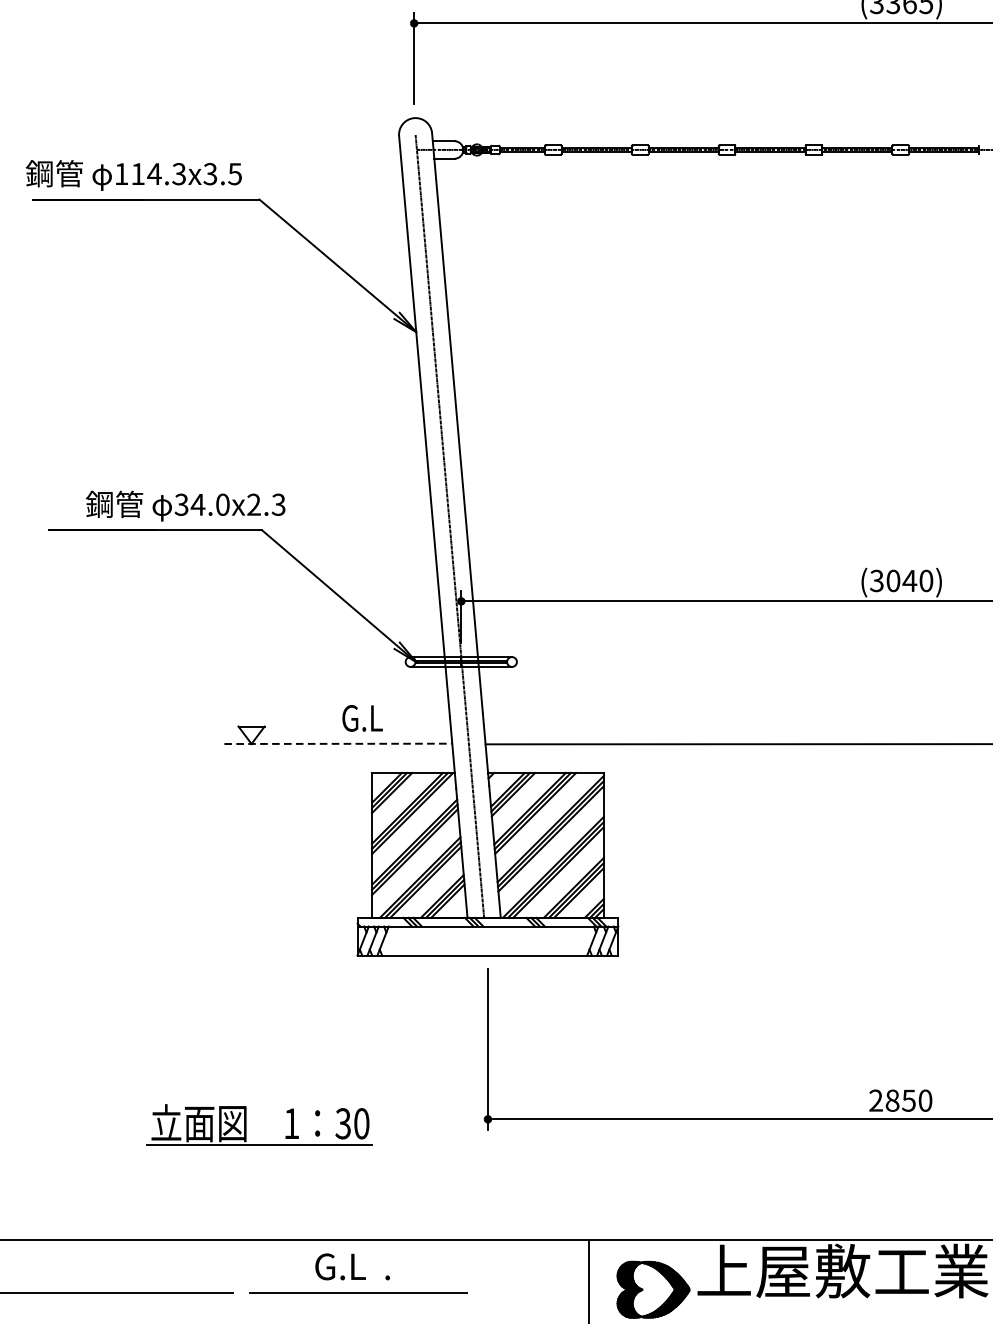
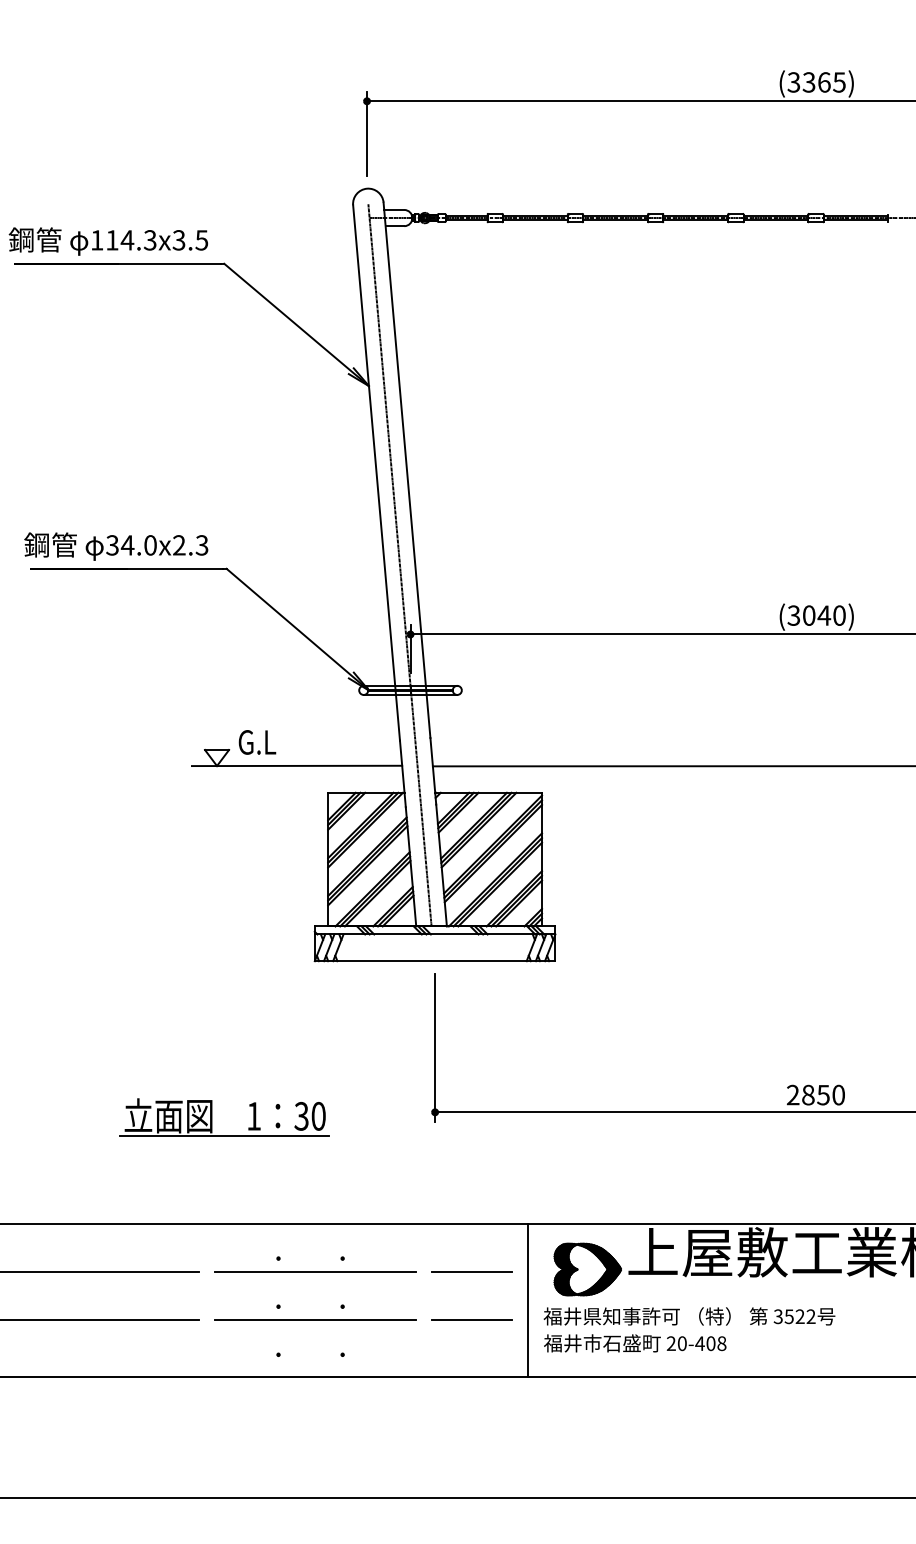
text: (185, 506) -> (116, 546), moved
text: (362, 718) -> (257, 742), moved
line: (338, 743) -> (297, 765), dashed -> solid
text: (339, 1266) -> (298, 1248), G.L -> .
line: (528, 1292) -> (472, 1272), added

